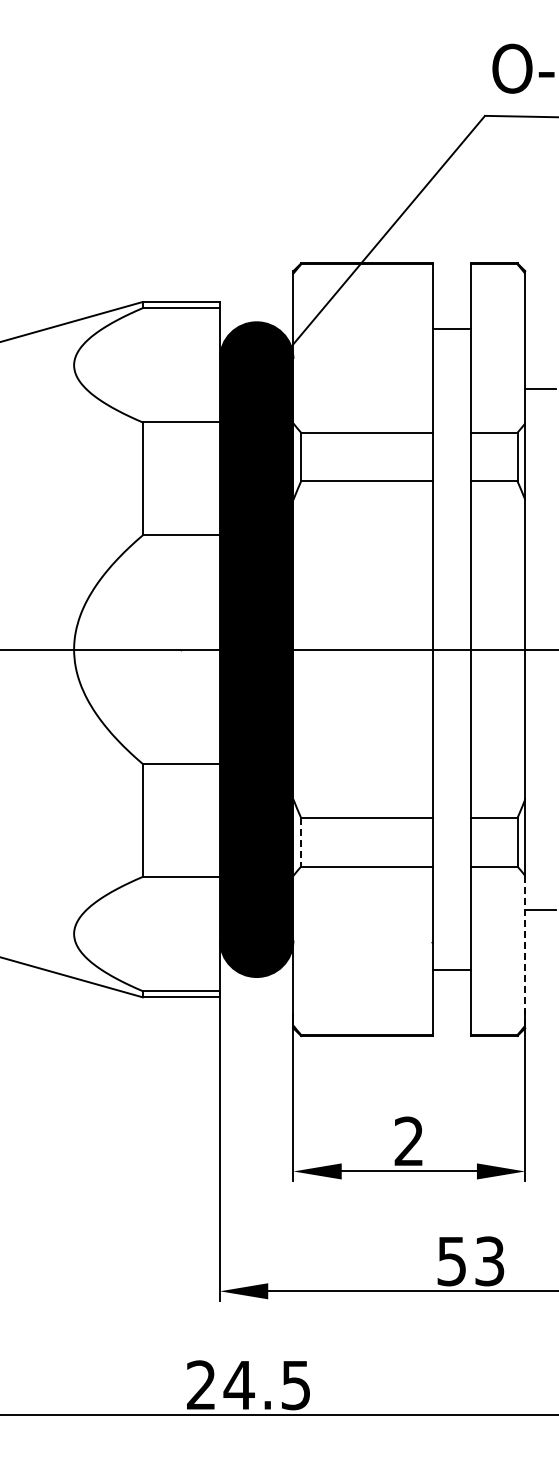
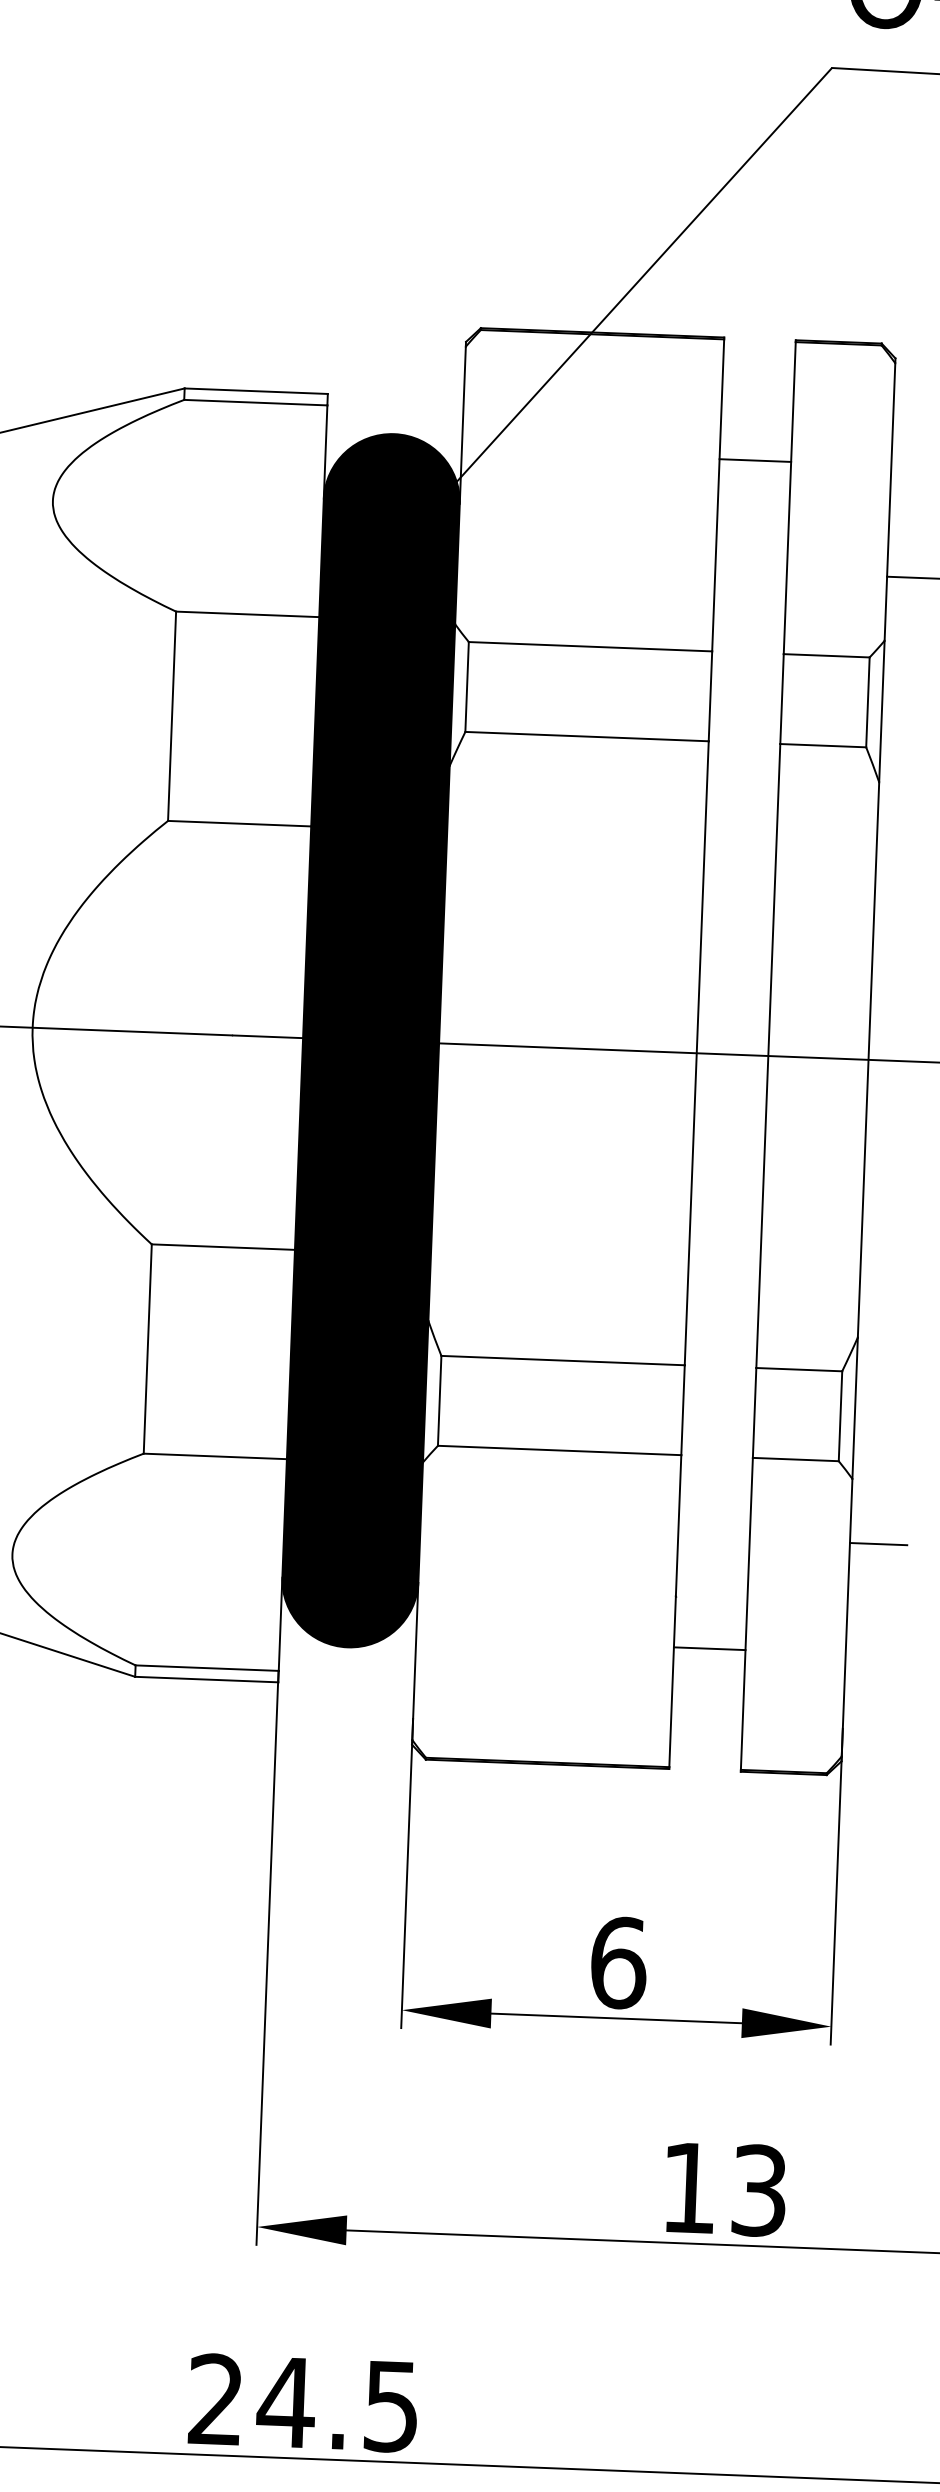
line: (301, 842) -> (440, 1401), dashed -> solid
line: (525, 950) -> (847, 1617), dashed -> solid
text: (409, 1141) -> (619, 1962), 2 -> 6
text: (451, 1261) -> (688, 2188), 53 -> 13

